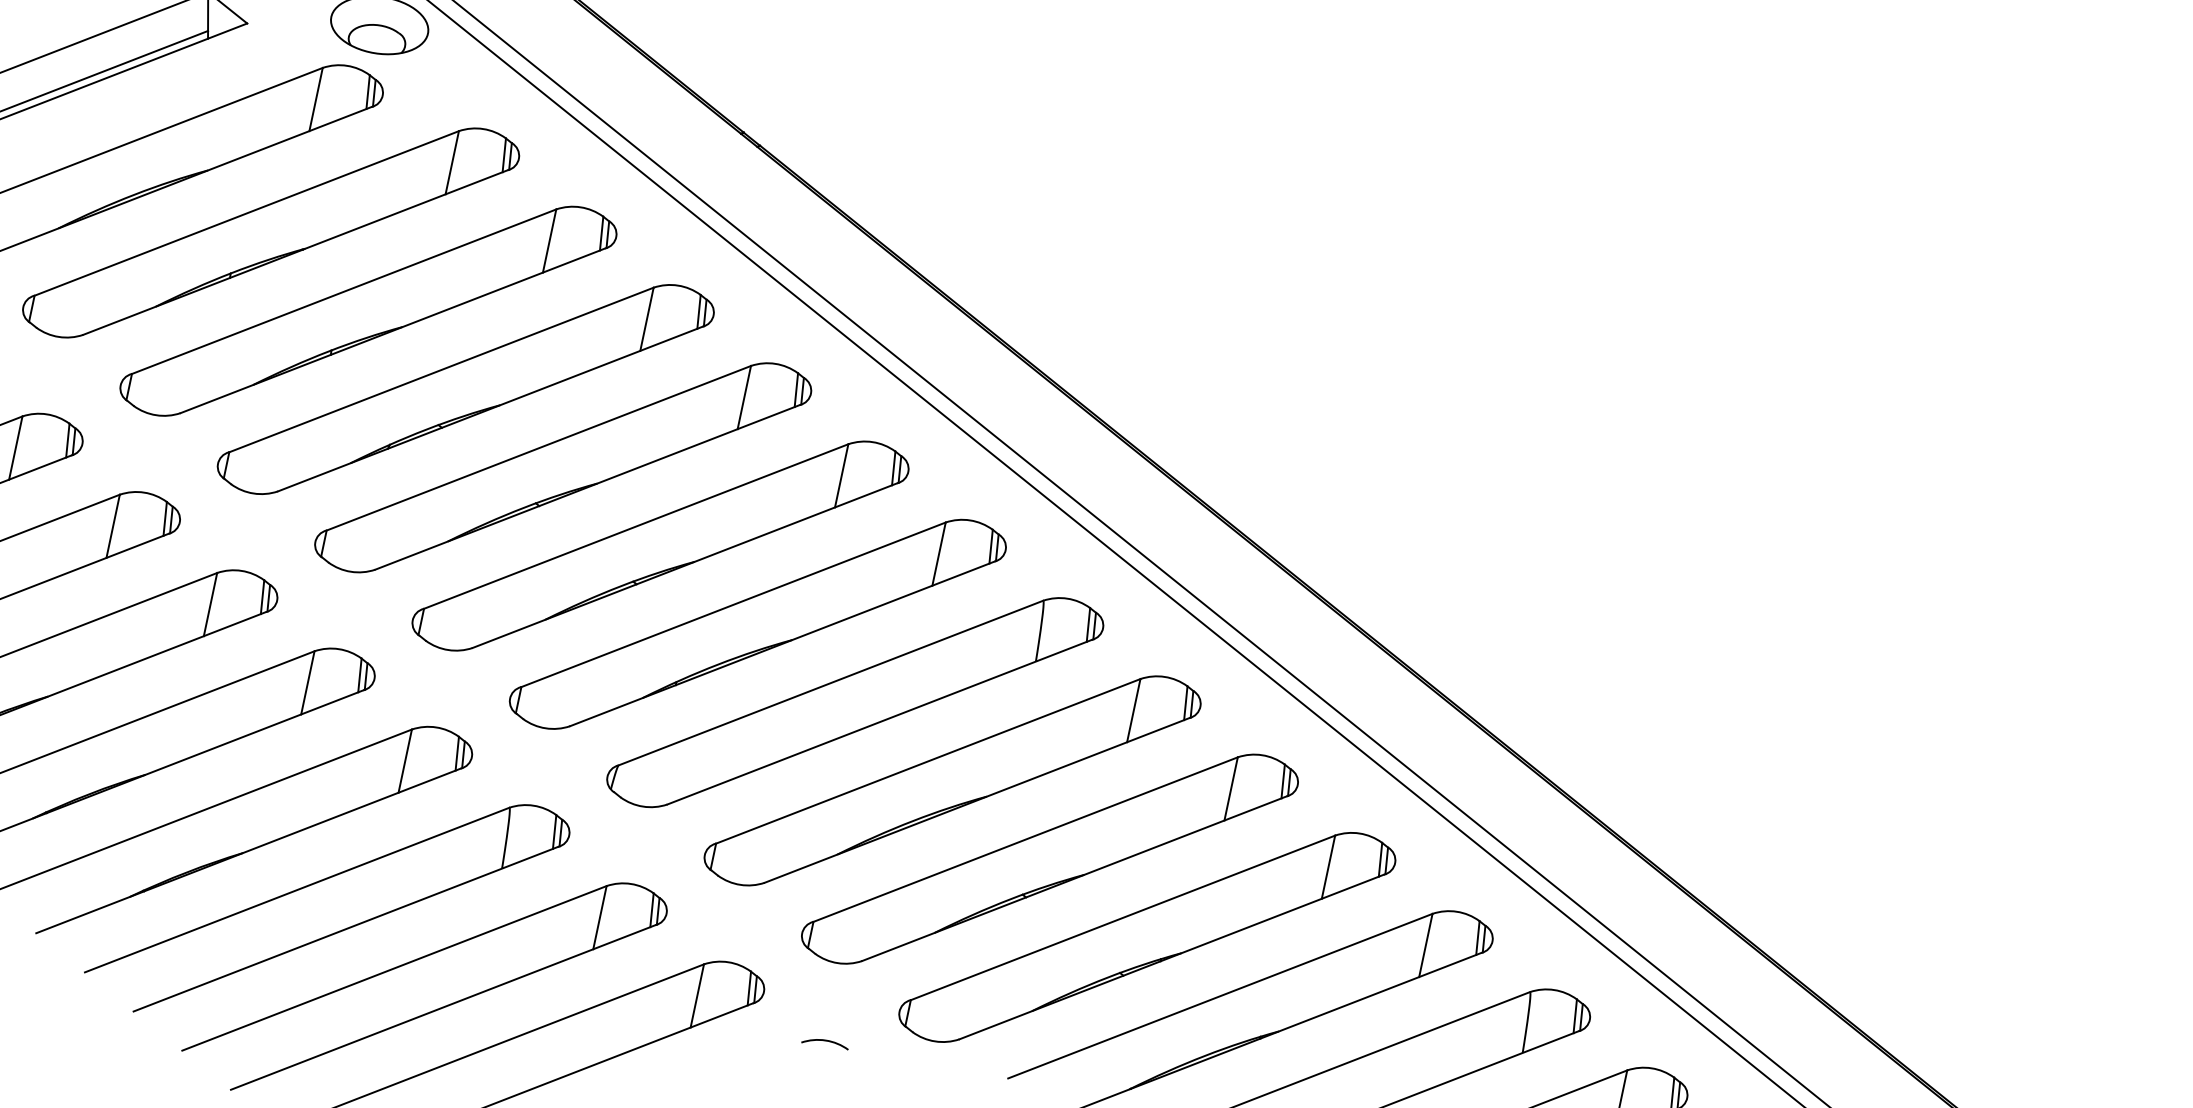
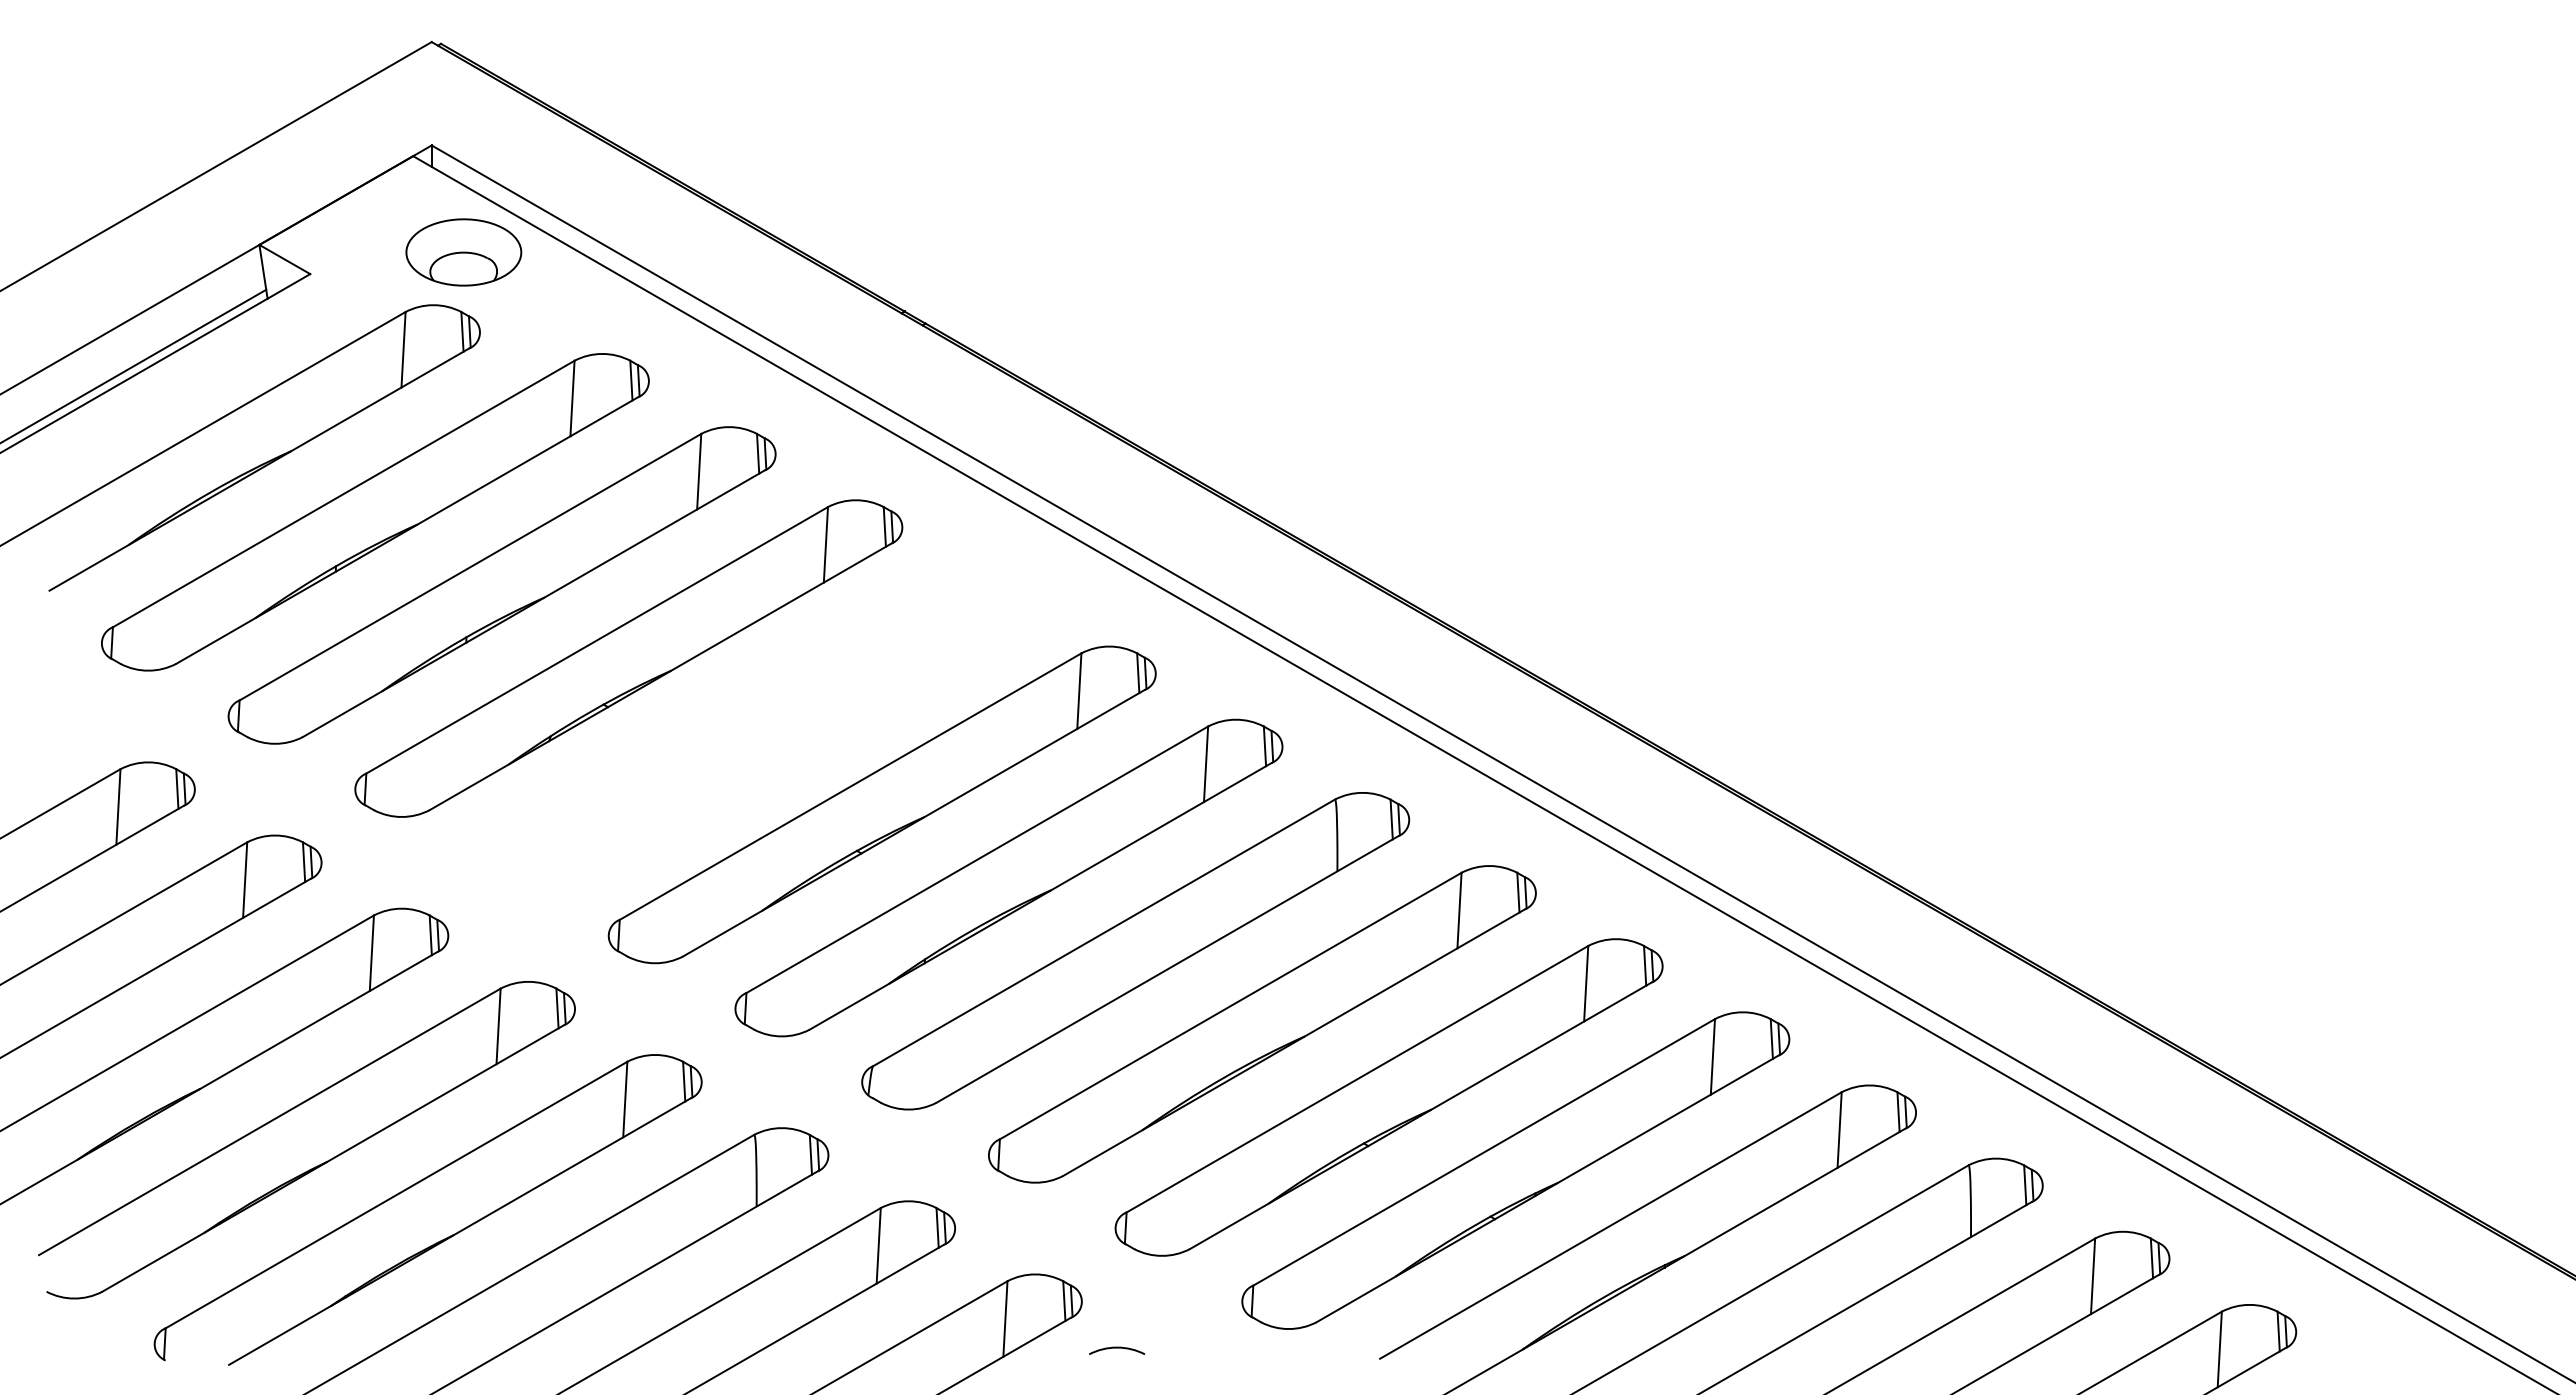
part: (563, 467) -> (755, 731), removed
arc: (825, 1041) -> (1117, 1348), moved

